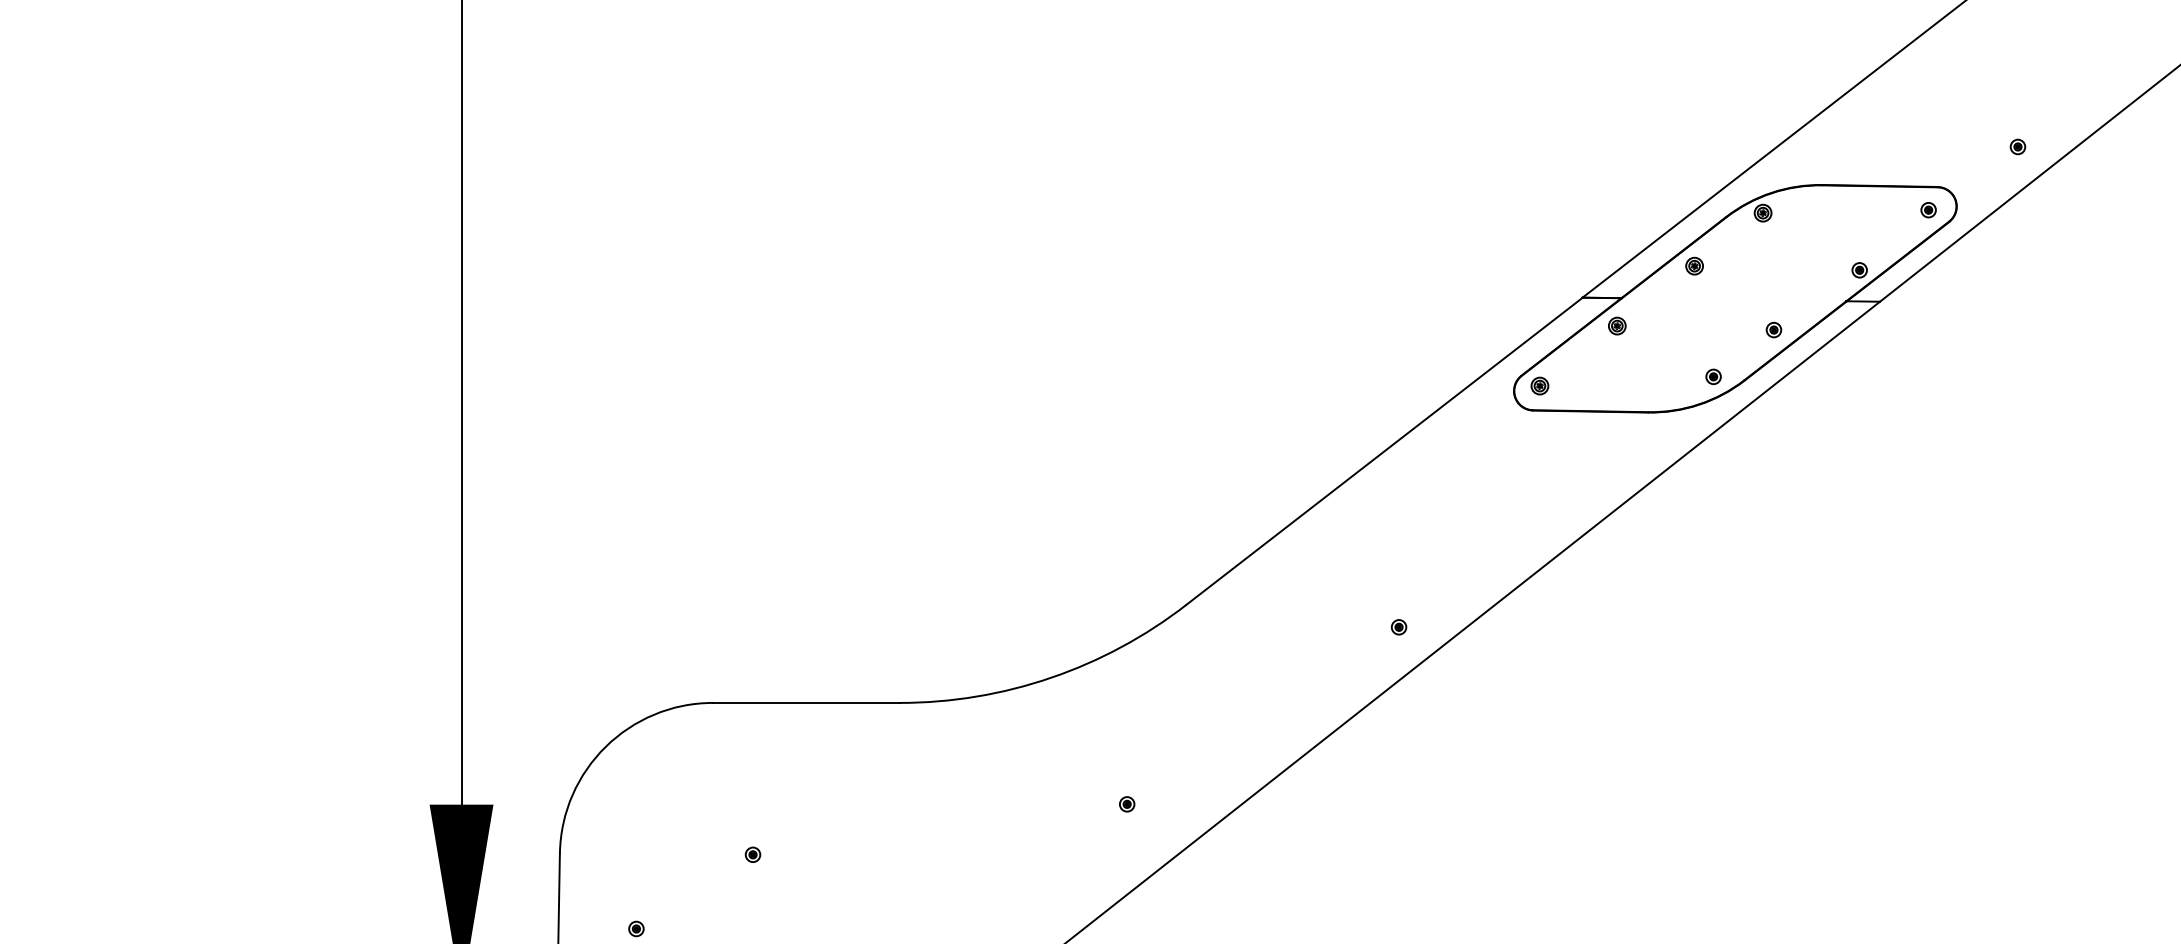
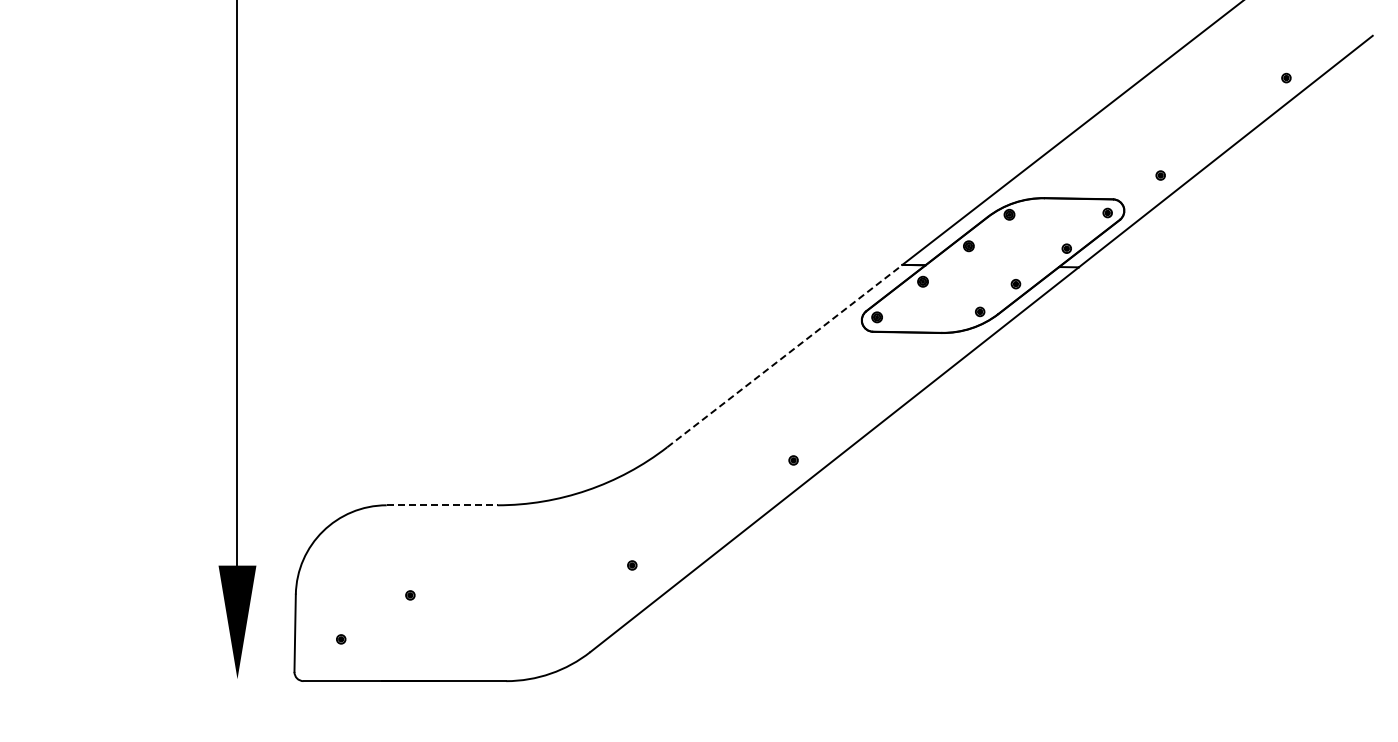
line: (1383, 452) -> (784, 356), solid -> dashed
line: (807, 703) -> (442, 505), solid -> dashed

